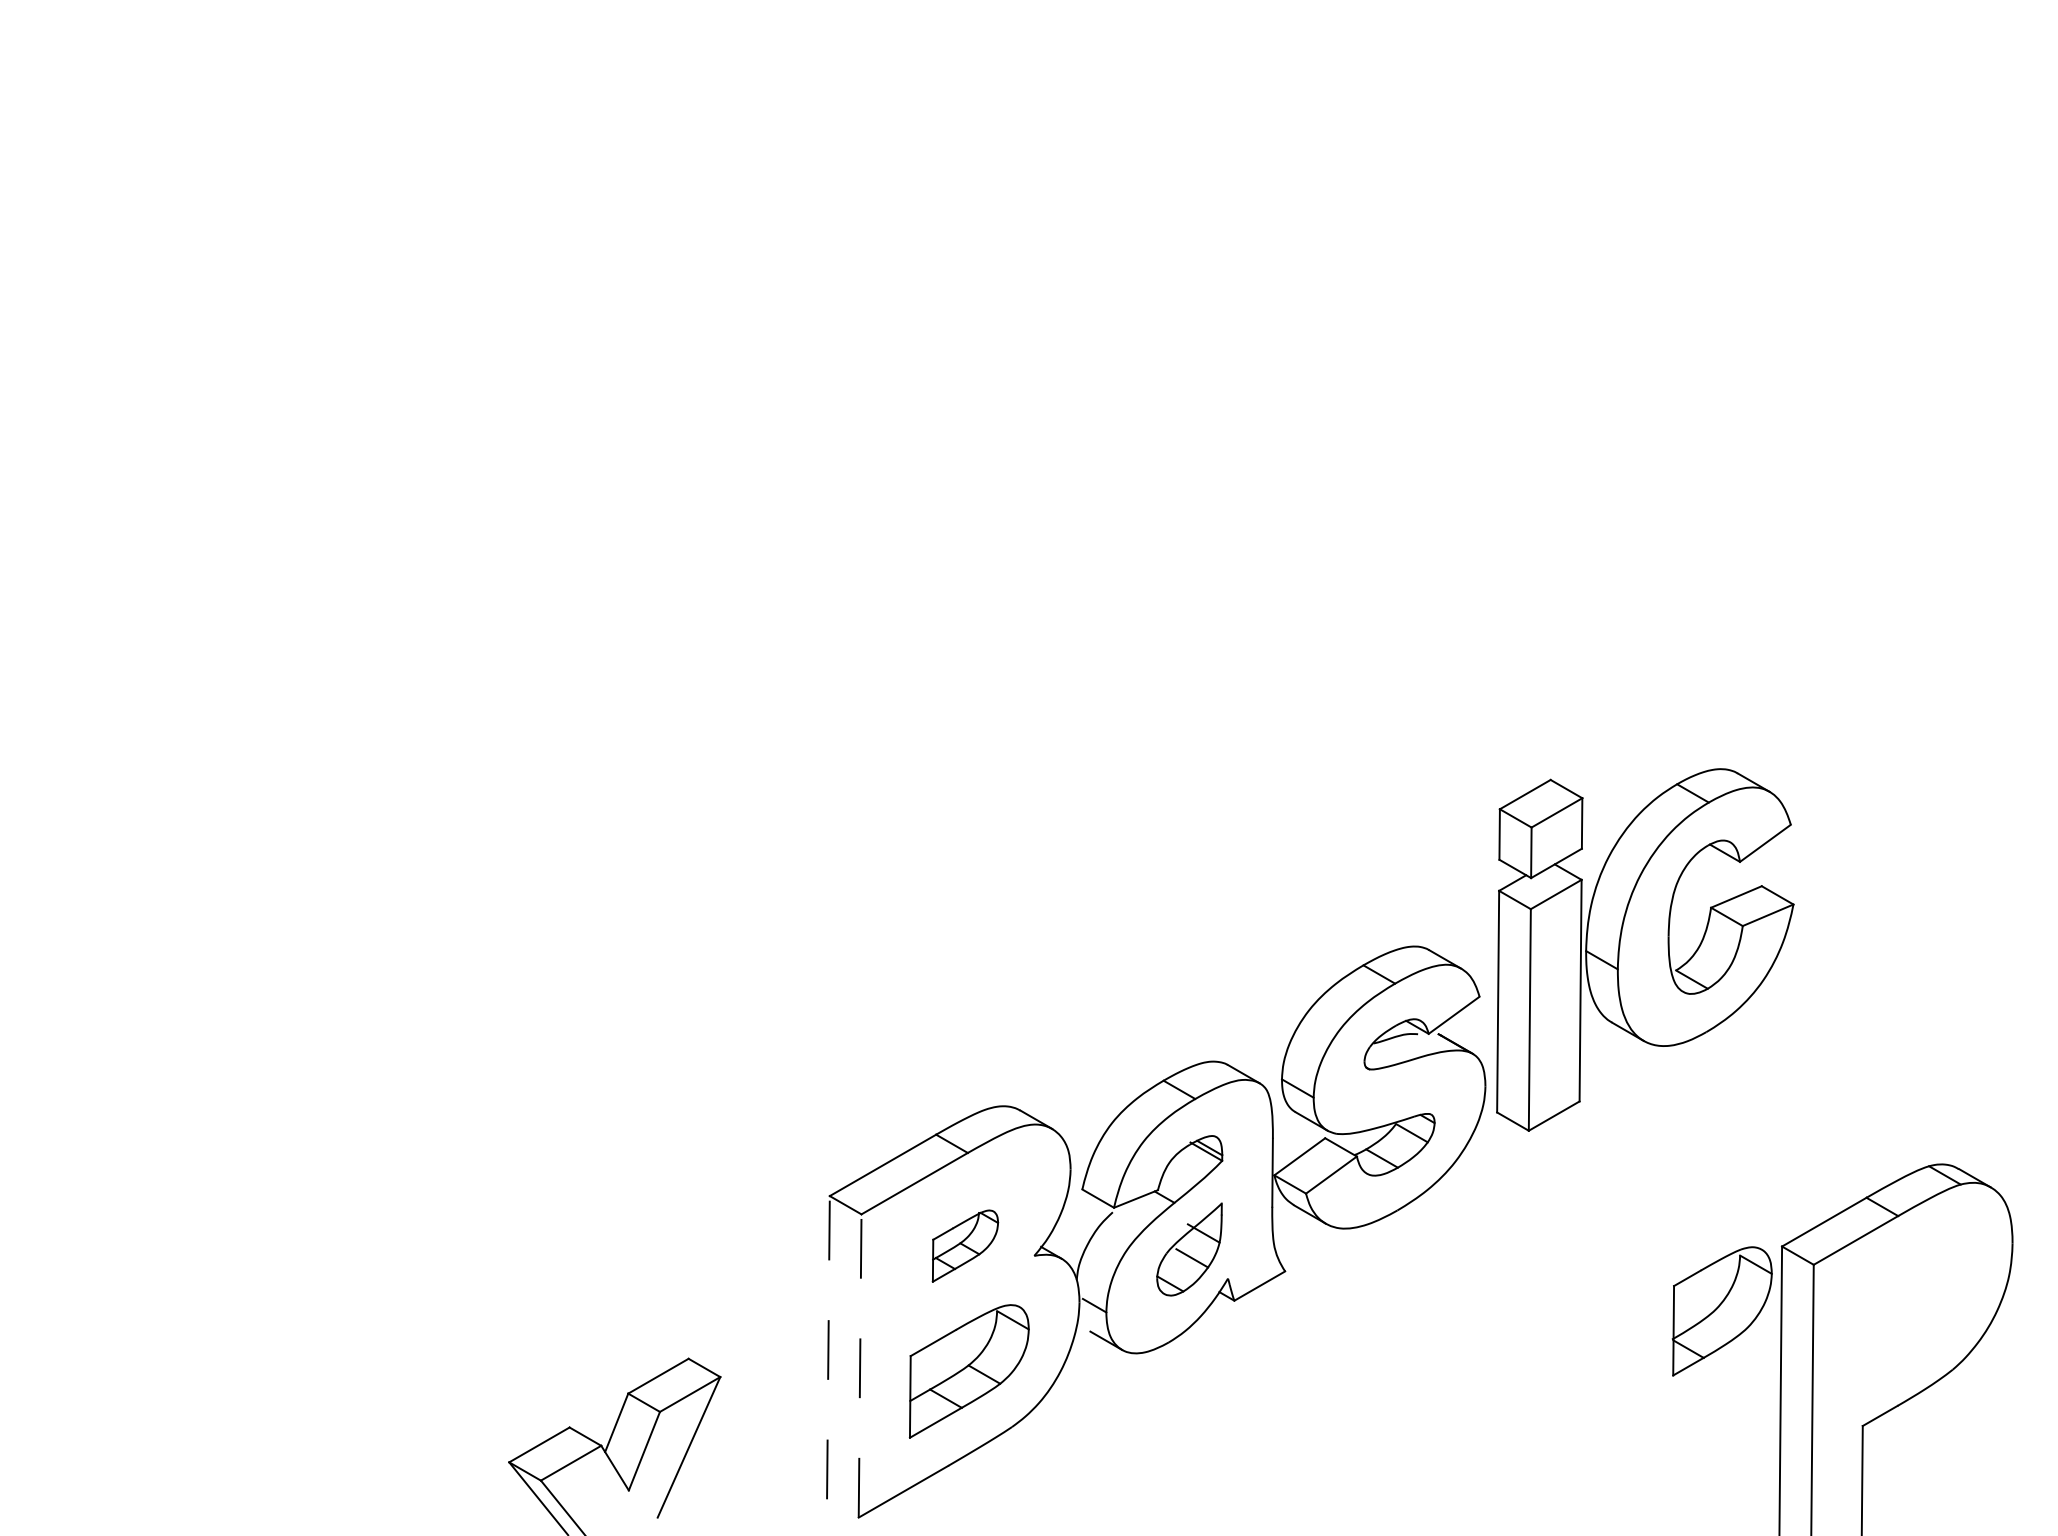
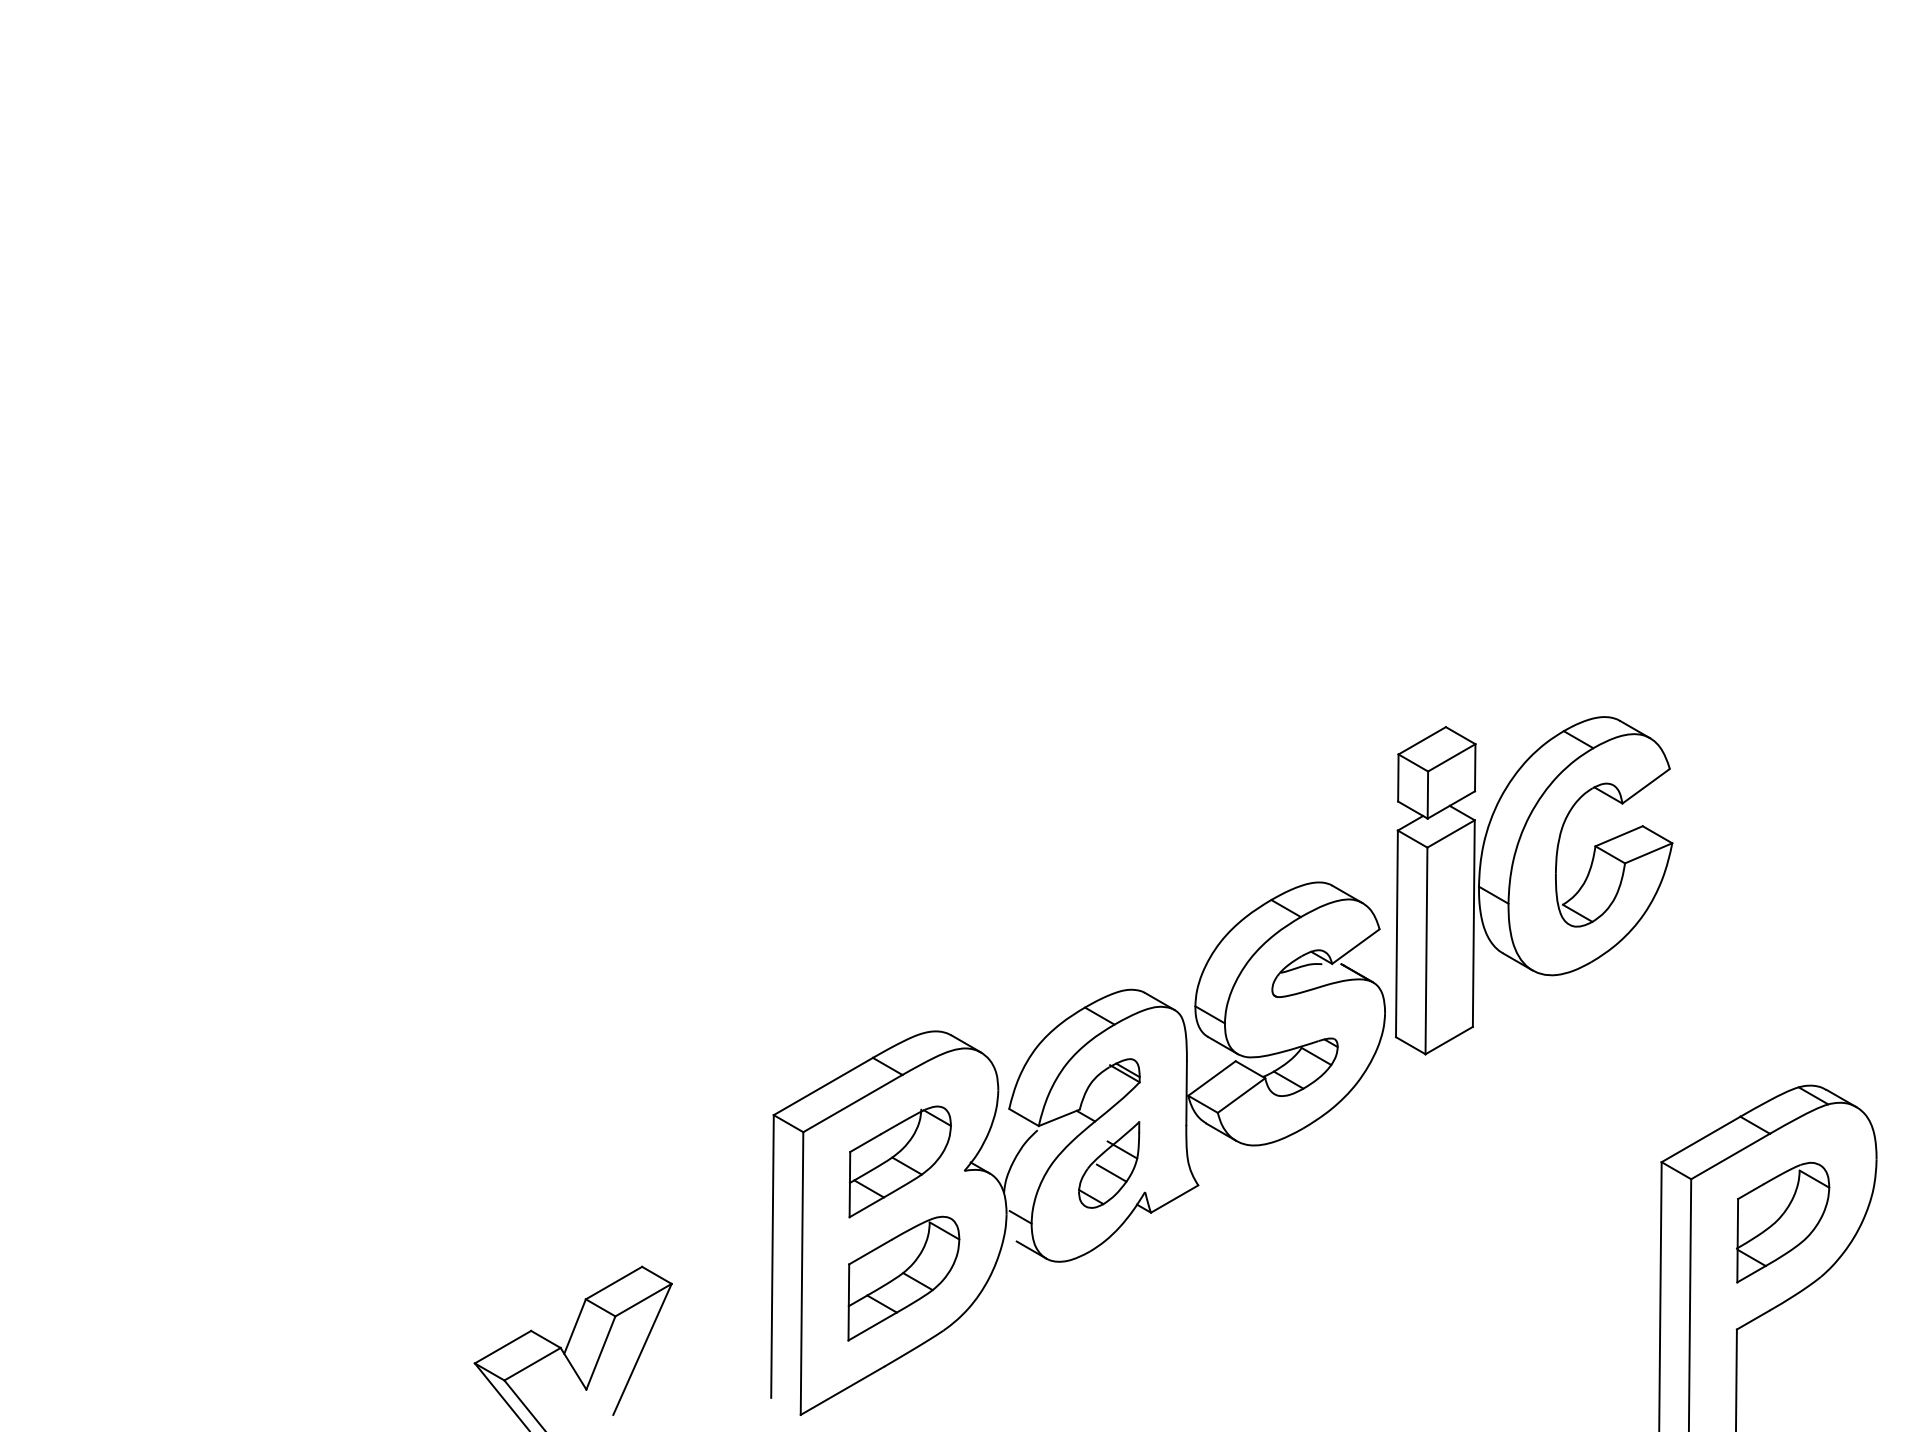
part: (965, 1245) -> (900, 1161), size x1.67
part: (1721, 1311) -> (1782, 1222), moved
line: (828, 1347) -> (772, 1256), dashed -> solid
line: (860, 1365) -> (802, 1273), dashed -> solid

